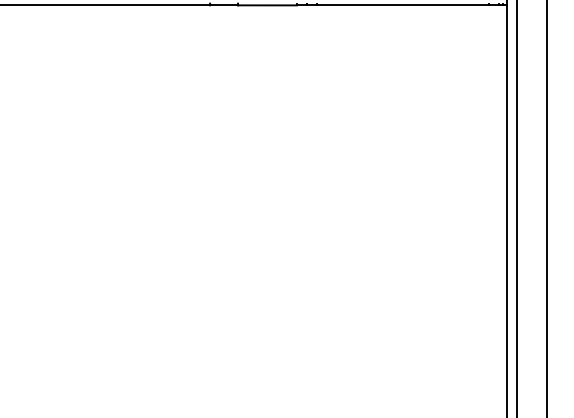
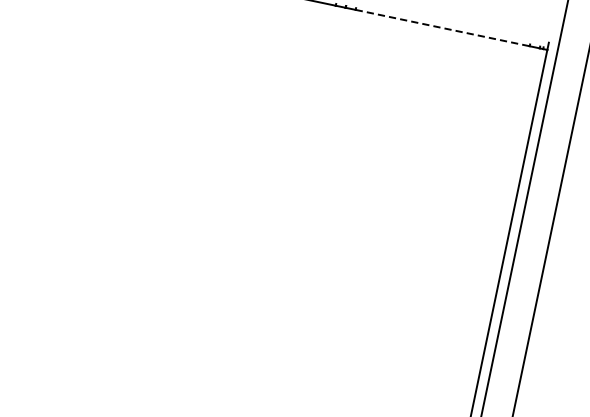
line: (403, 5) -> (443, 28), solid -> dashed

